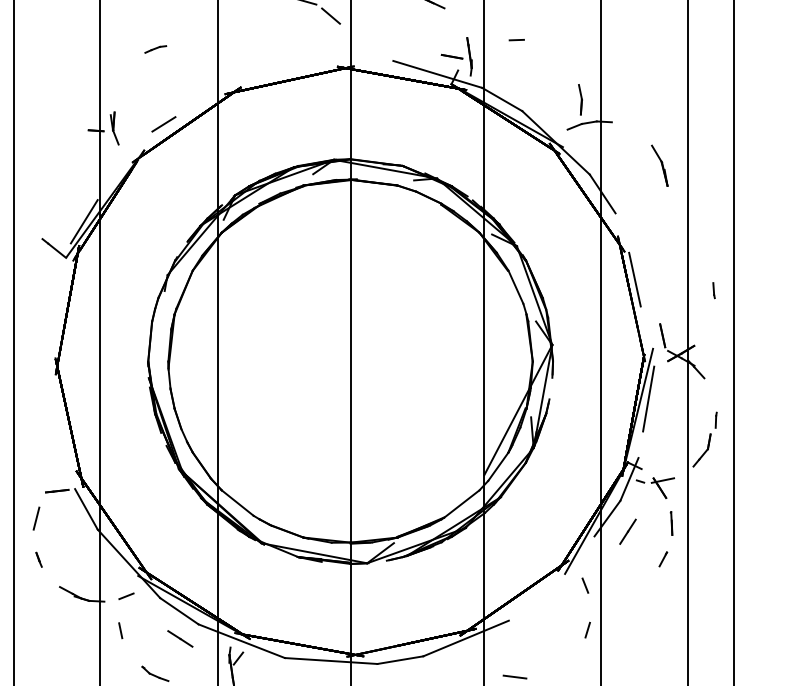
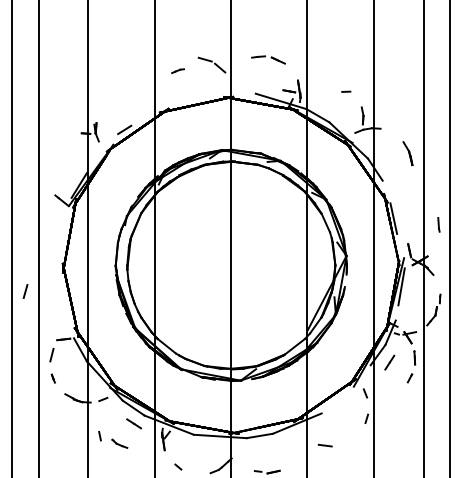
line: (517, 39) -> (346, 91), moved
part: (154, 48) -> (177, 70), moved
part: (713, 289) -> (438, 224), size x1.6
line: (119, 631) -> (99, 436), moved

